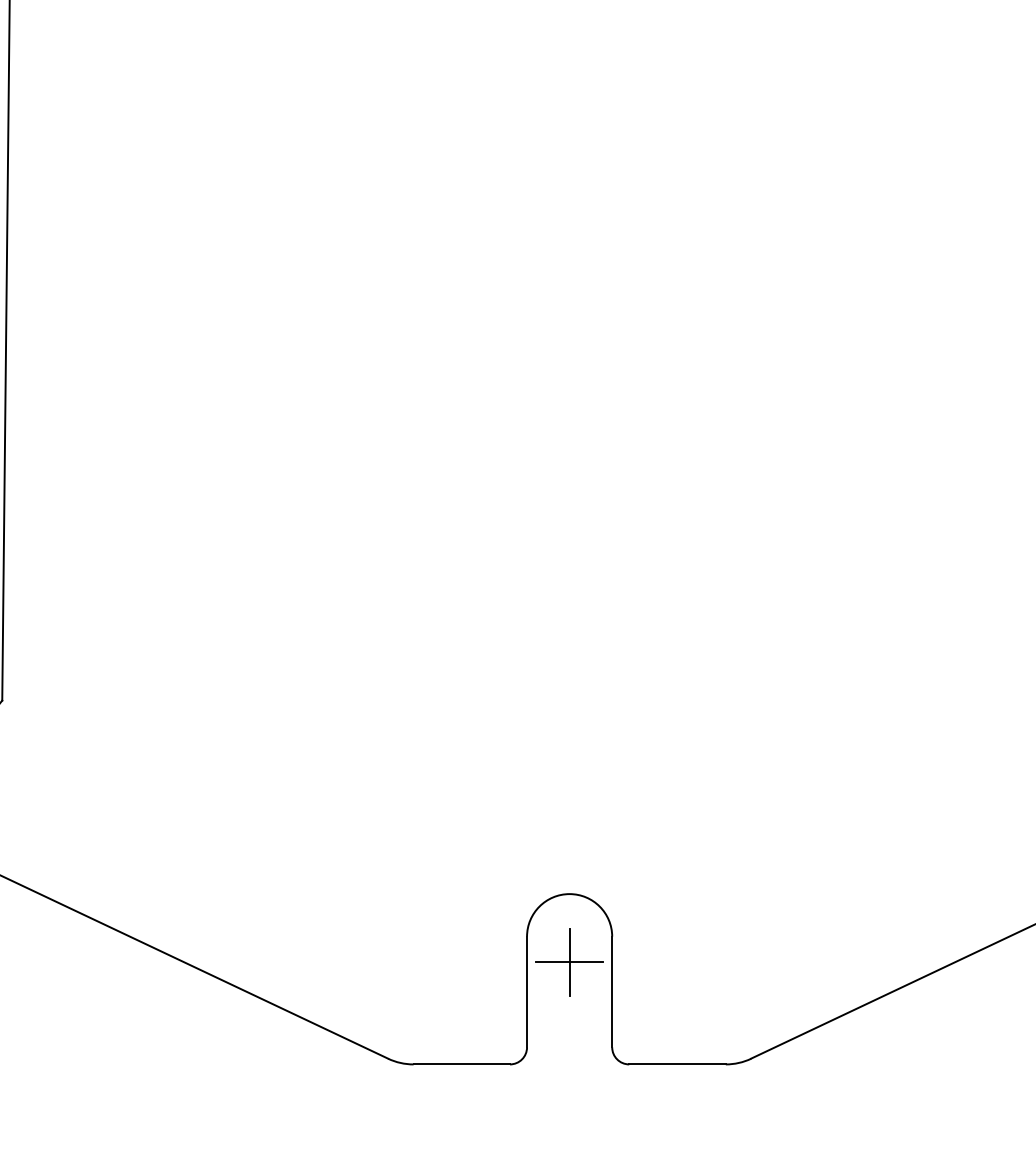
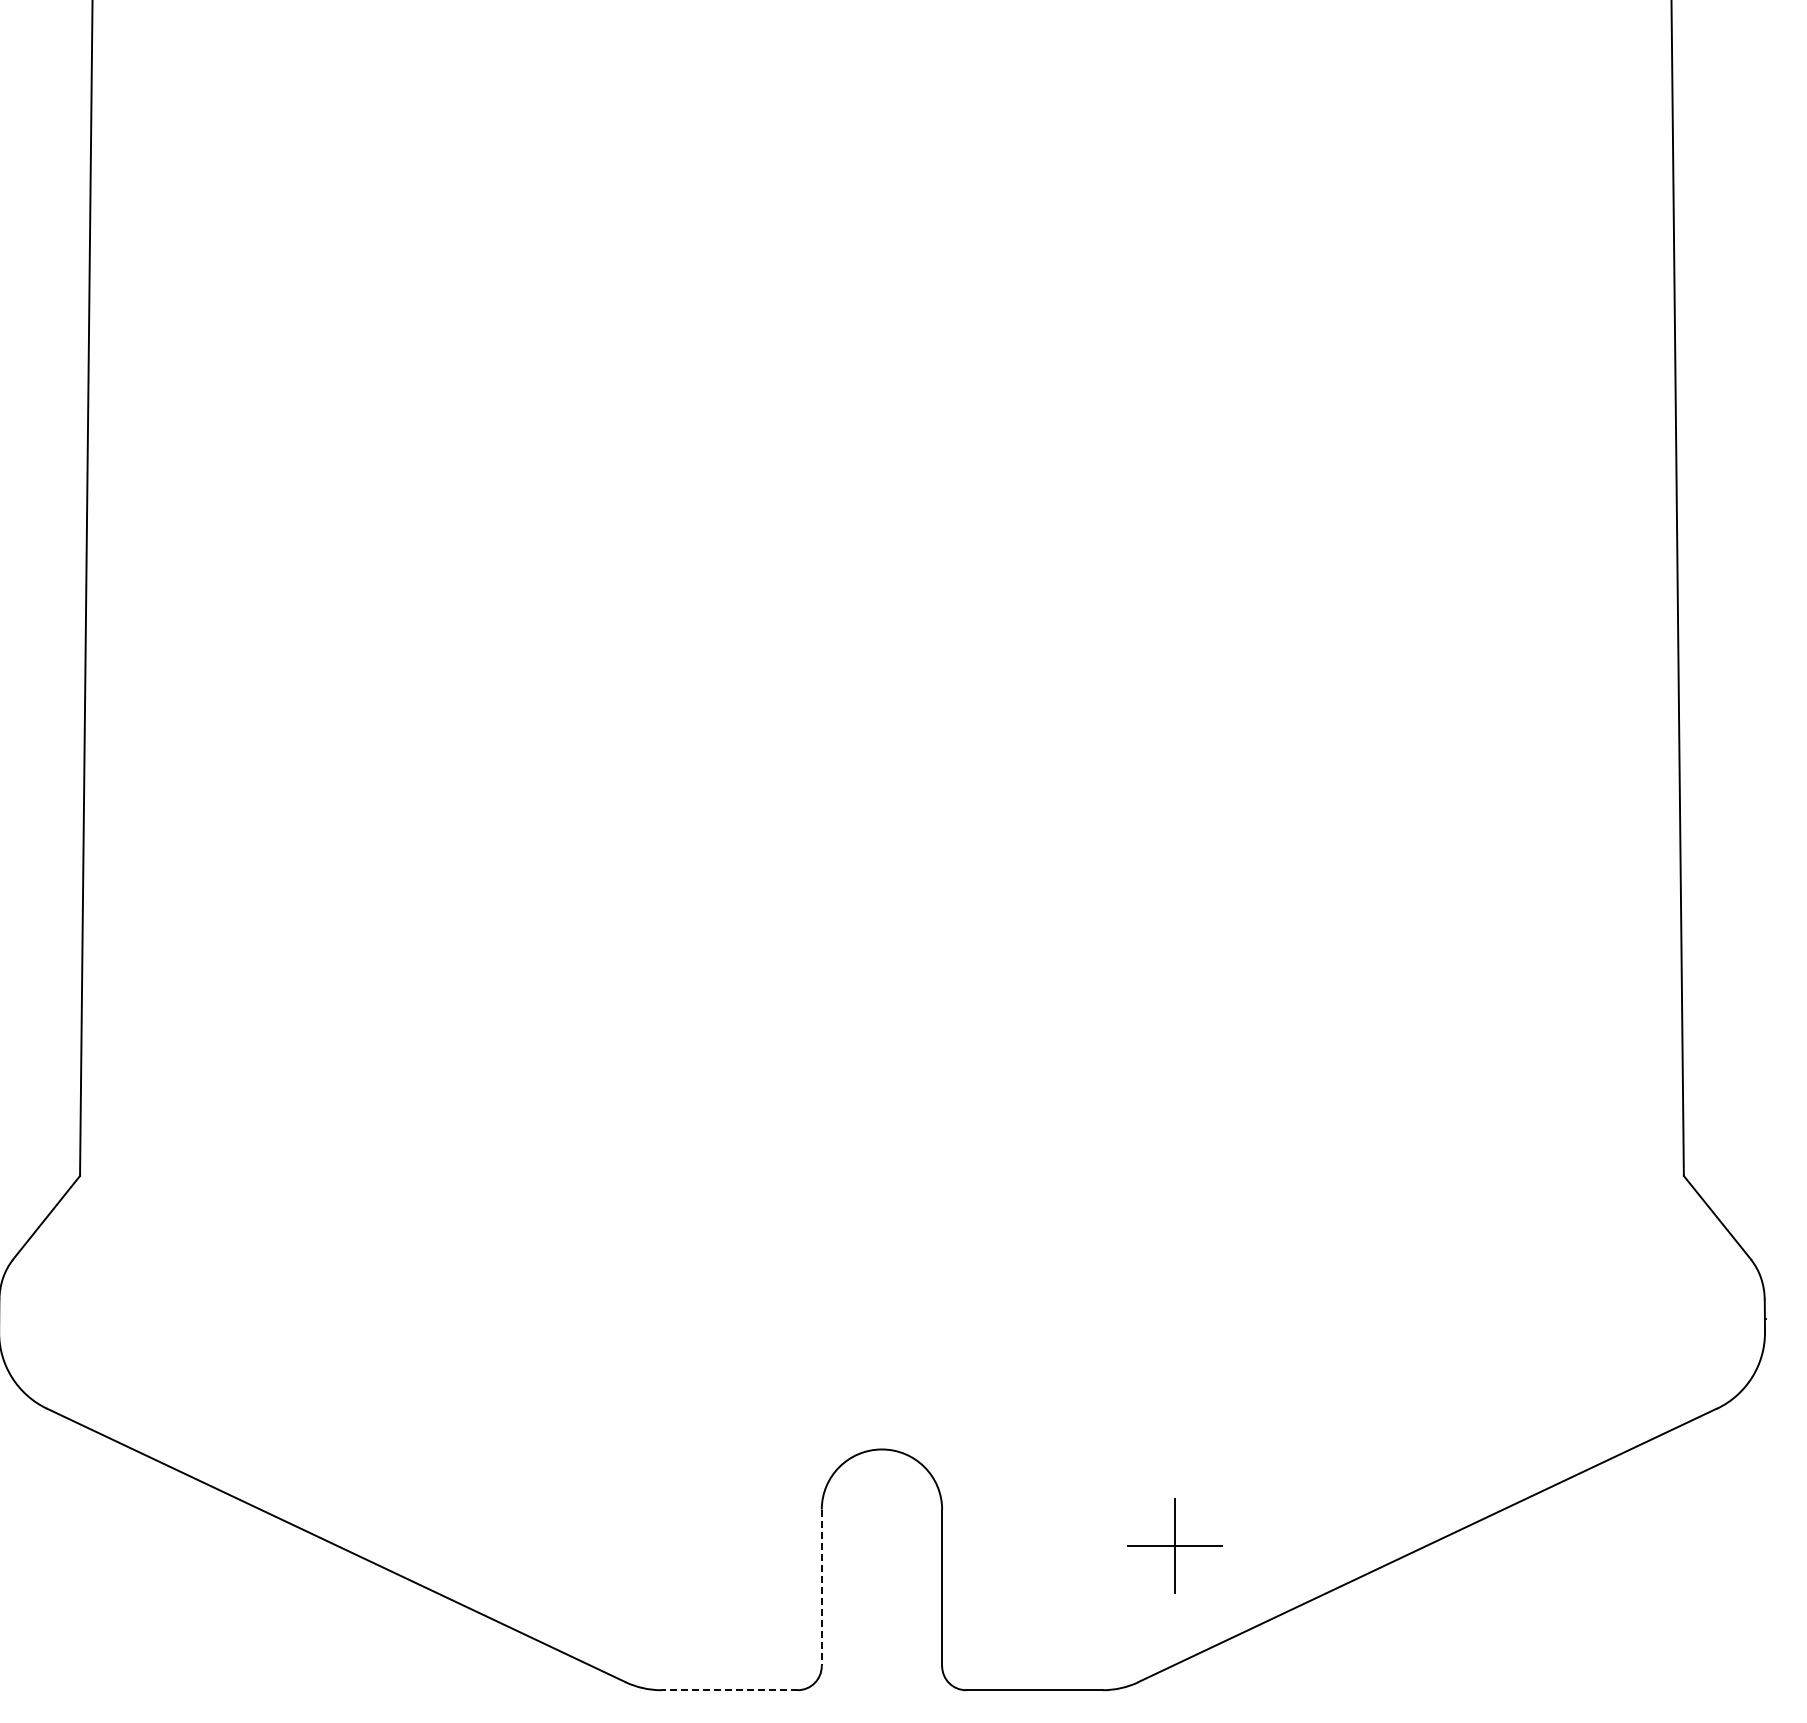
part: (569, 962) -> (1174, 1545), moved
line: (526, 992) -> (821, 1588), solid -> dashed
line: (461, 1064) -> (729, 1690), solid -> dashed

